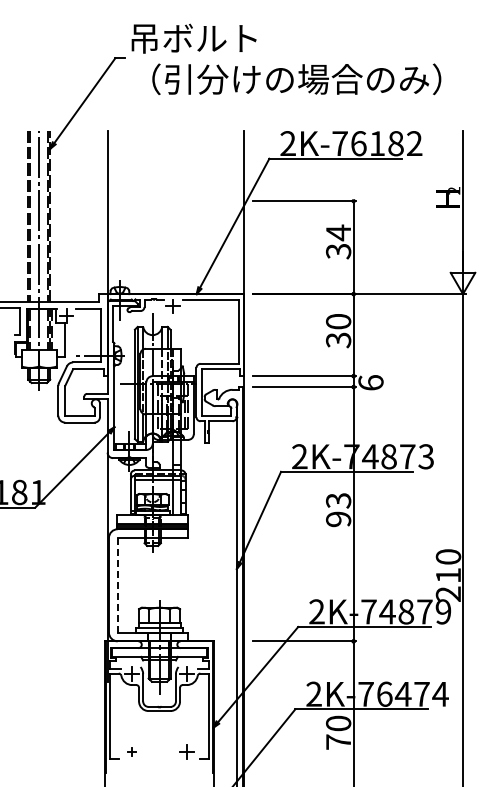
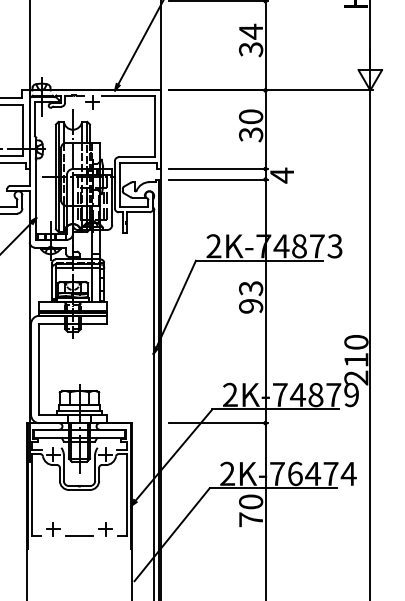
text: (370, 382) -> (281, 175), 6 -> 4
line: (117, 585) -> (39, 369), dashed -> solid
part: (131, 751) -> (52, 528), size x1.67
line: (159, 758) -> (79, 535), added

